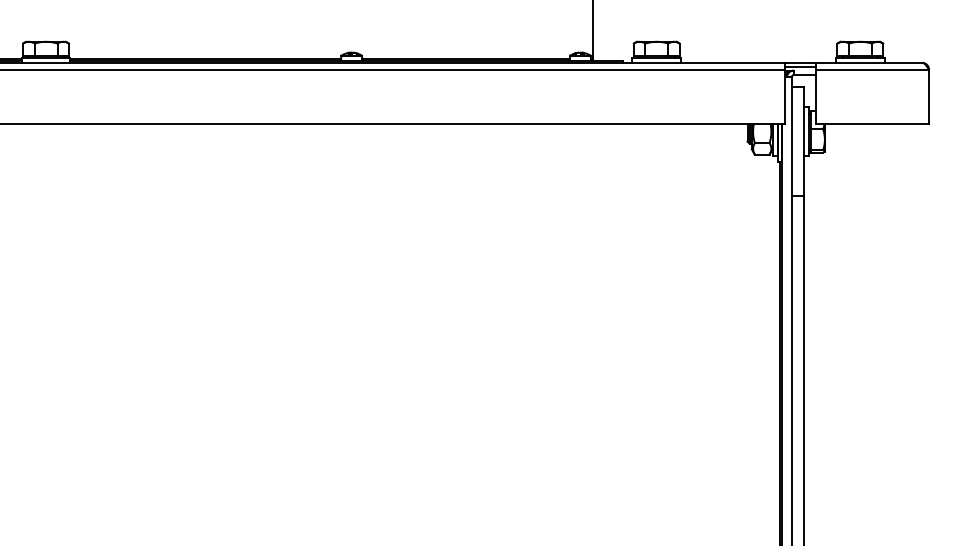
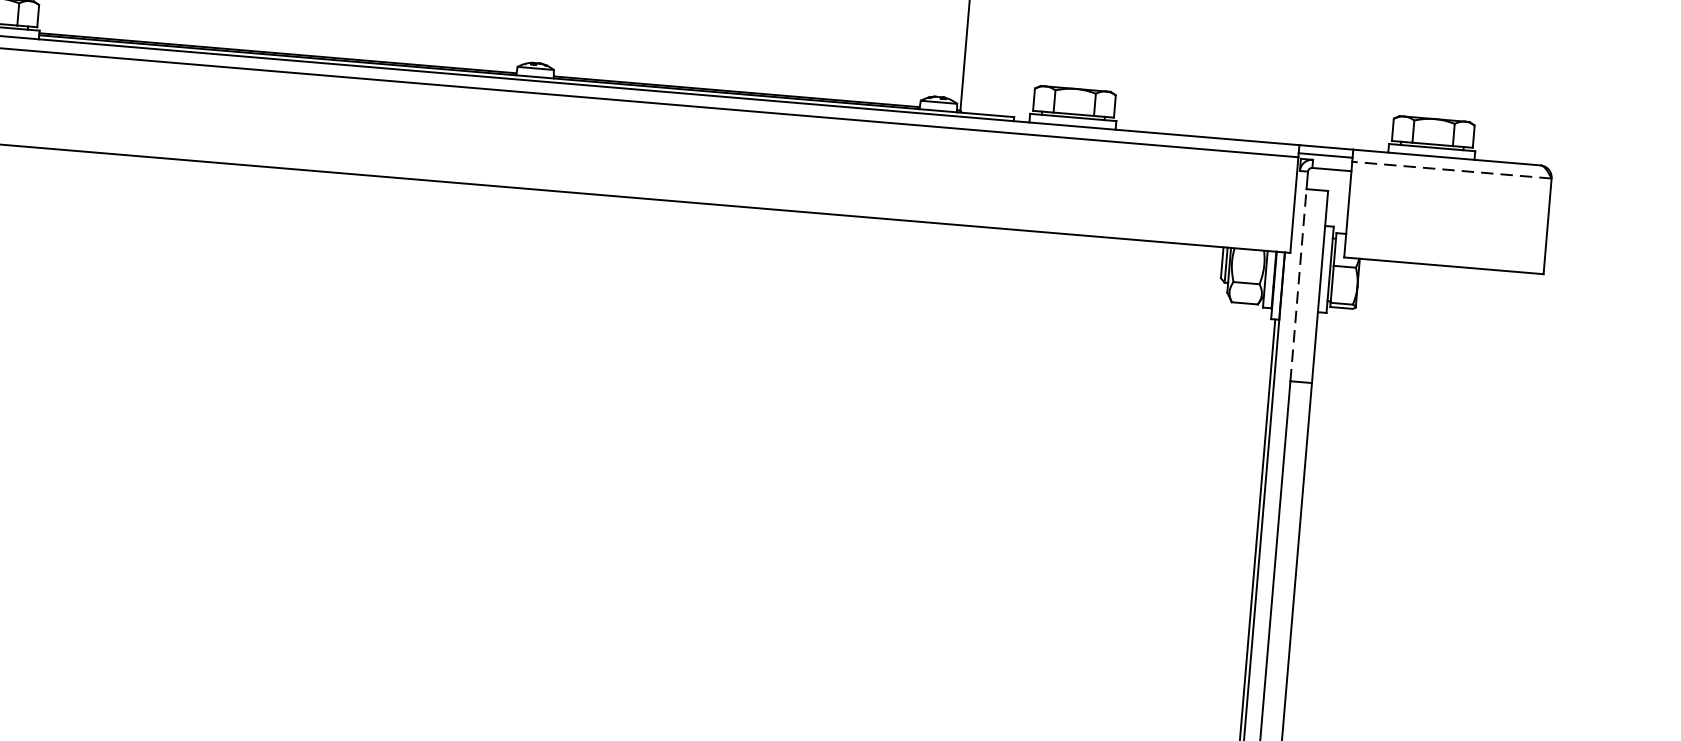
line: (872, 69) -> (1451, 169), solid -> dashed
line: (791, 141) -> (1298, 284), solid -> dashed

